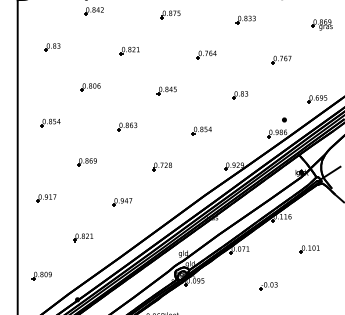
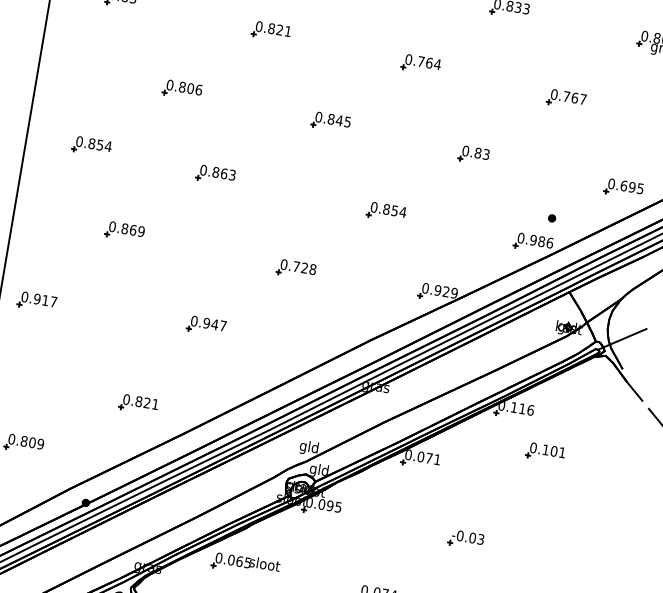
part: (127, 126) -> (216, 174), moved
part: (86, 162) -> (123, 231), moved
part: (46, 198) -> (36, 302), moved
part: (83, 237) -> (138, 404), moved
part: (309, 249) -> (544, 452), moved

